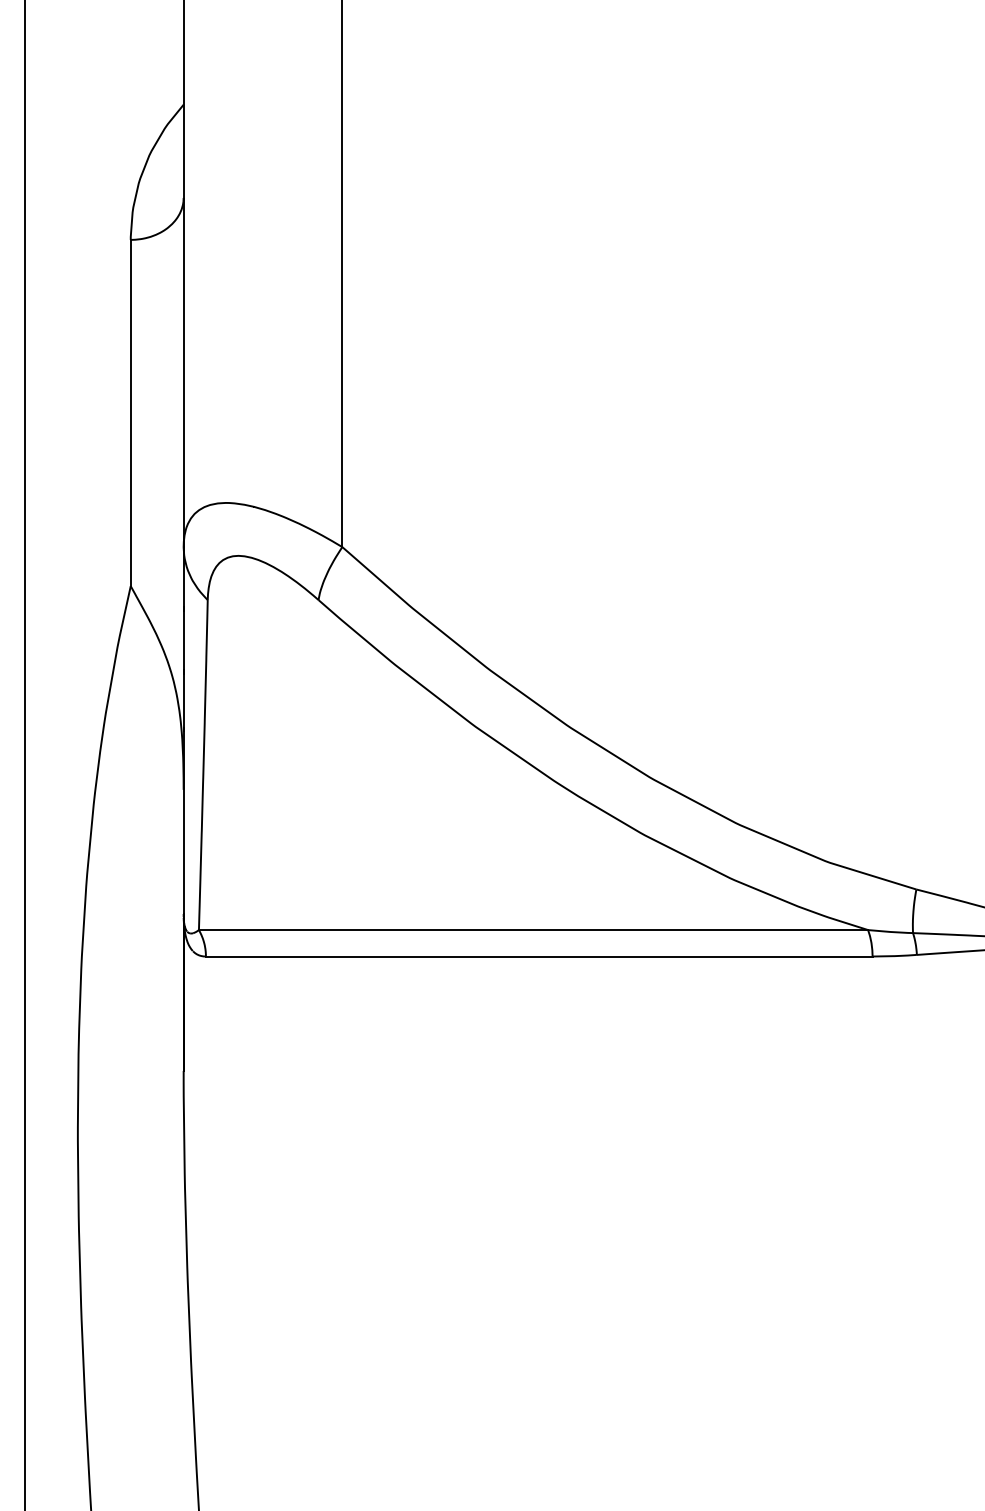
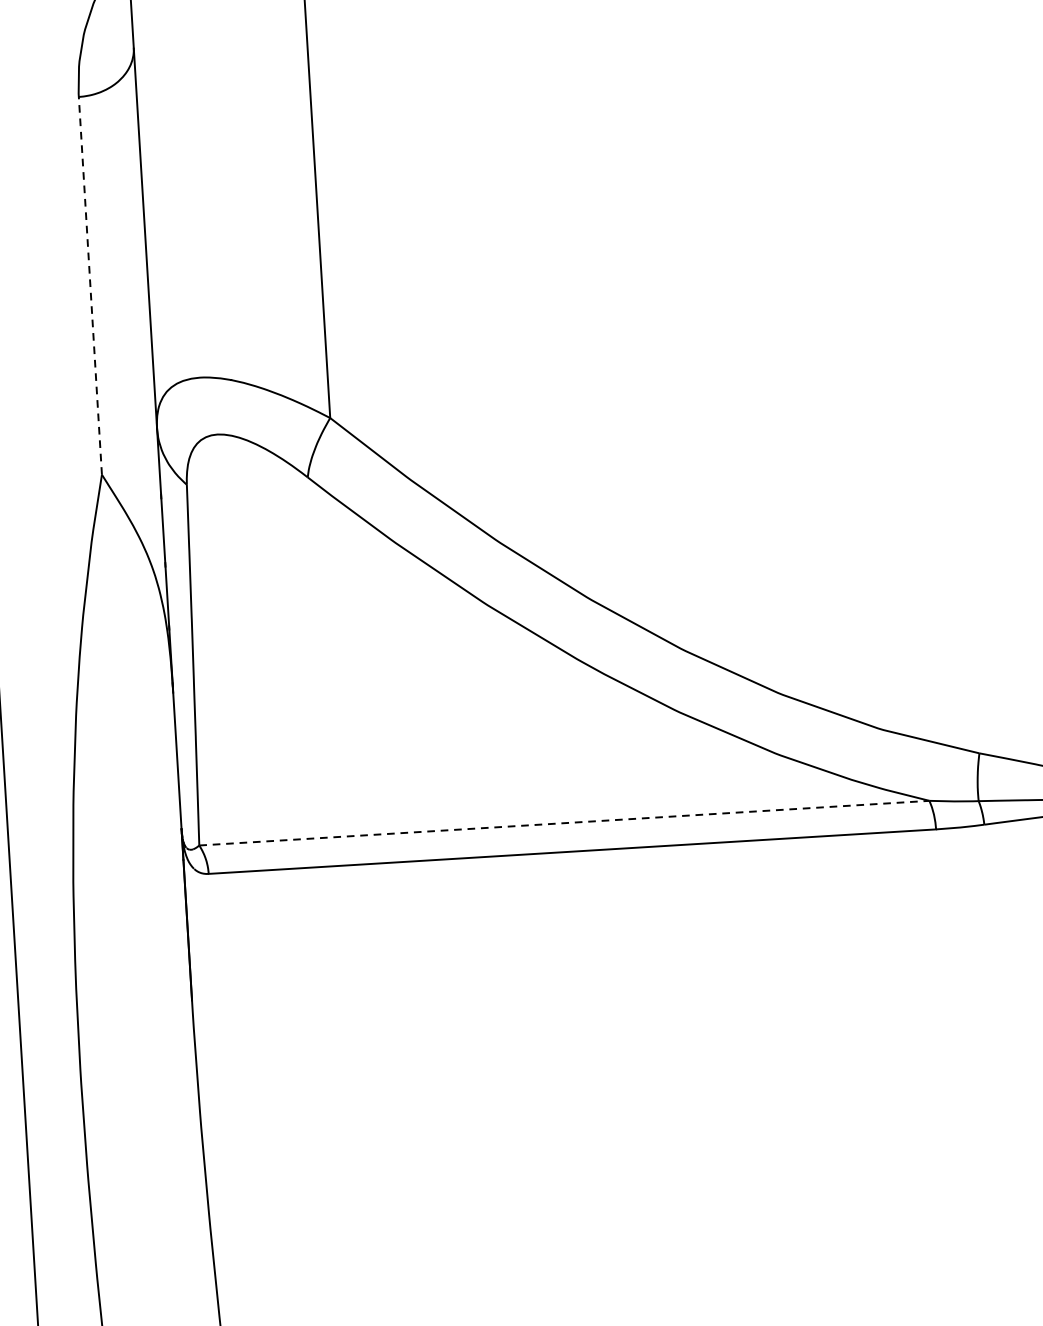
line: (130, 412) -> (90, 285), solid -> dashed
line: (533, 930) -> (564, 823), solid -> dashed

